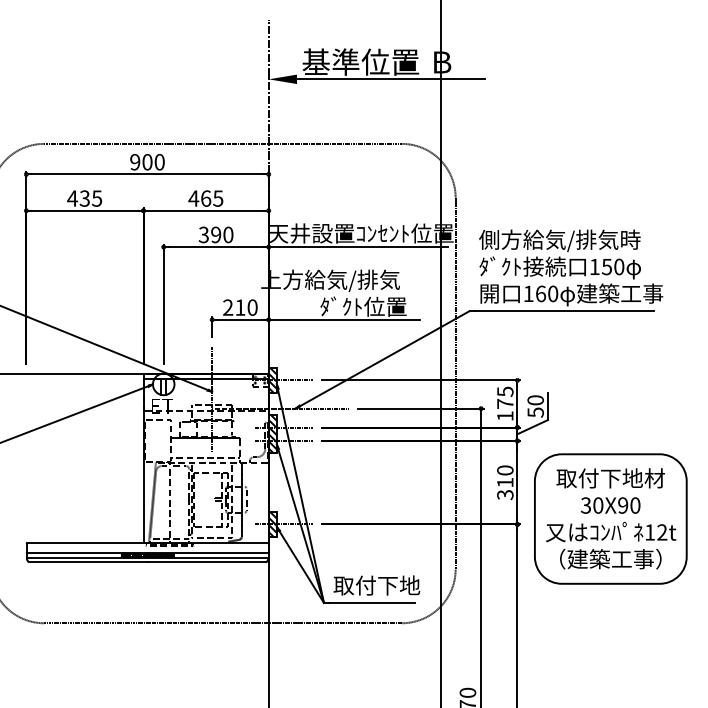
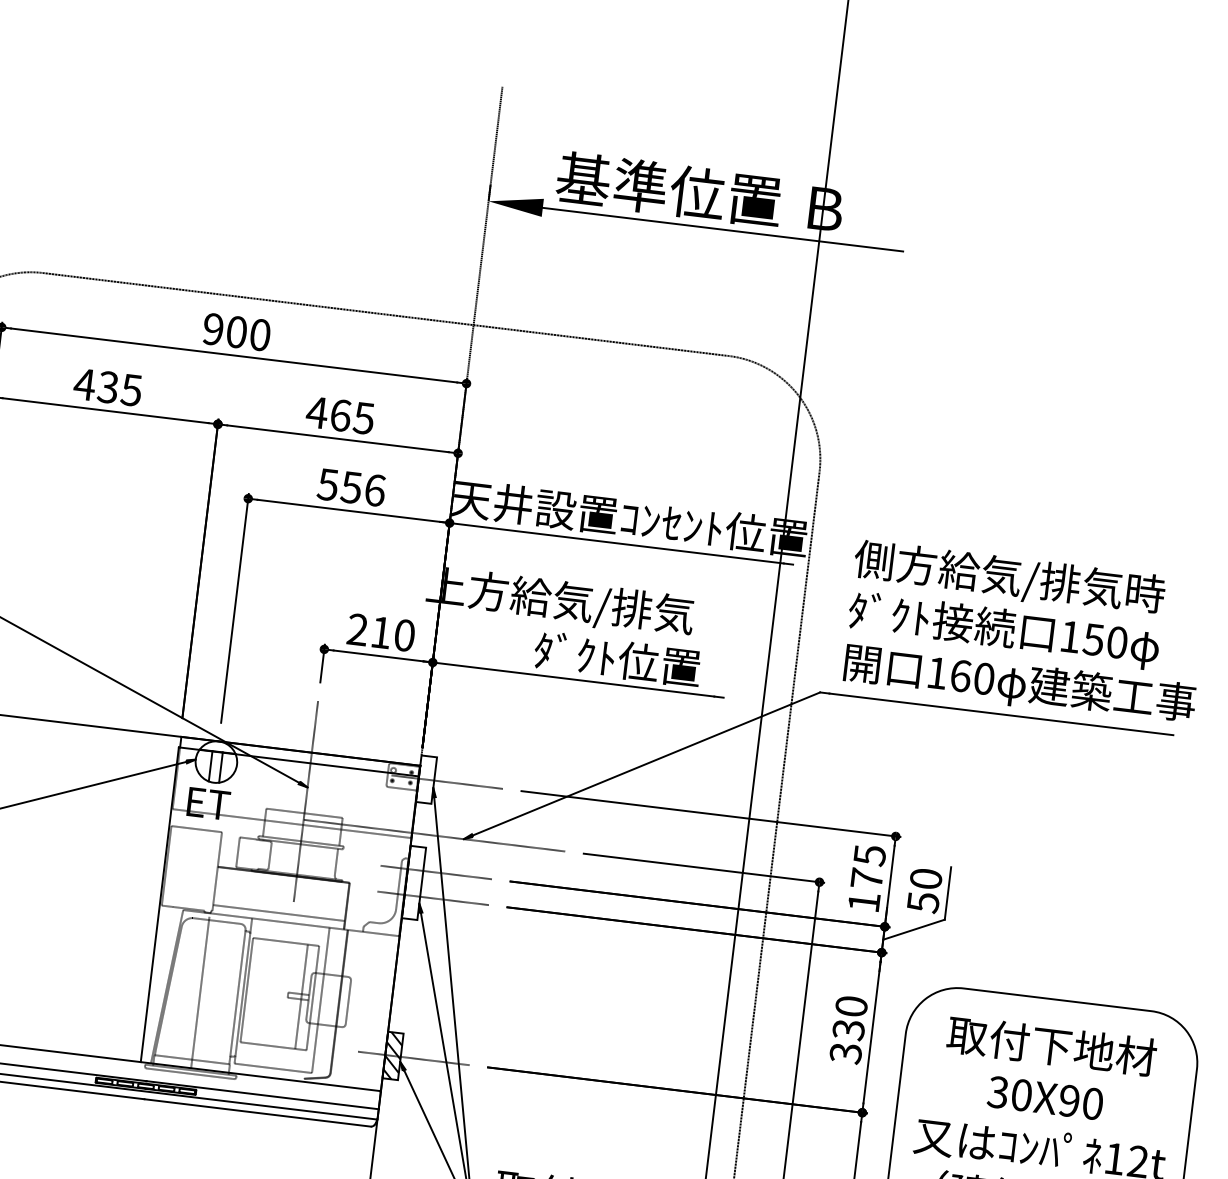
text: (216, 234) -> (352, 486), 390 -> 556
hatch: (272, 380) -> (425, 779), removed
hatch: (272, 434) -> (413, 883), removed
text: (505, 482) -> (849, 1029), 310 -> 330

